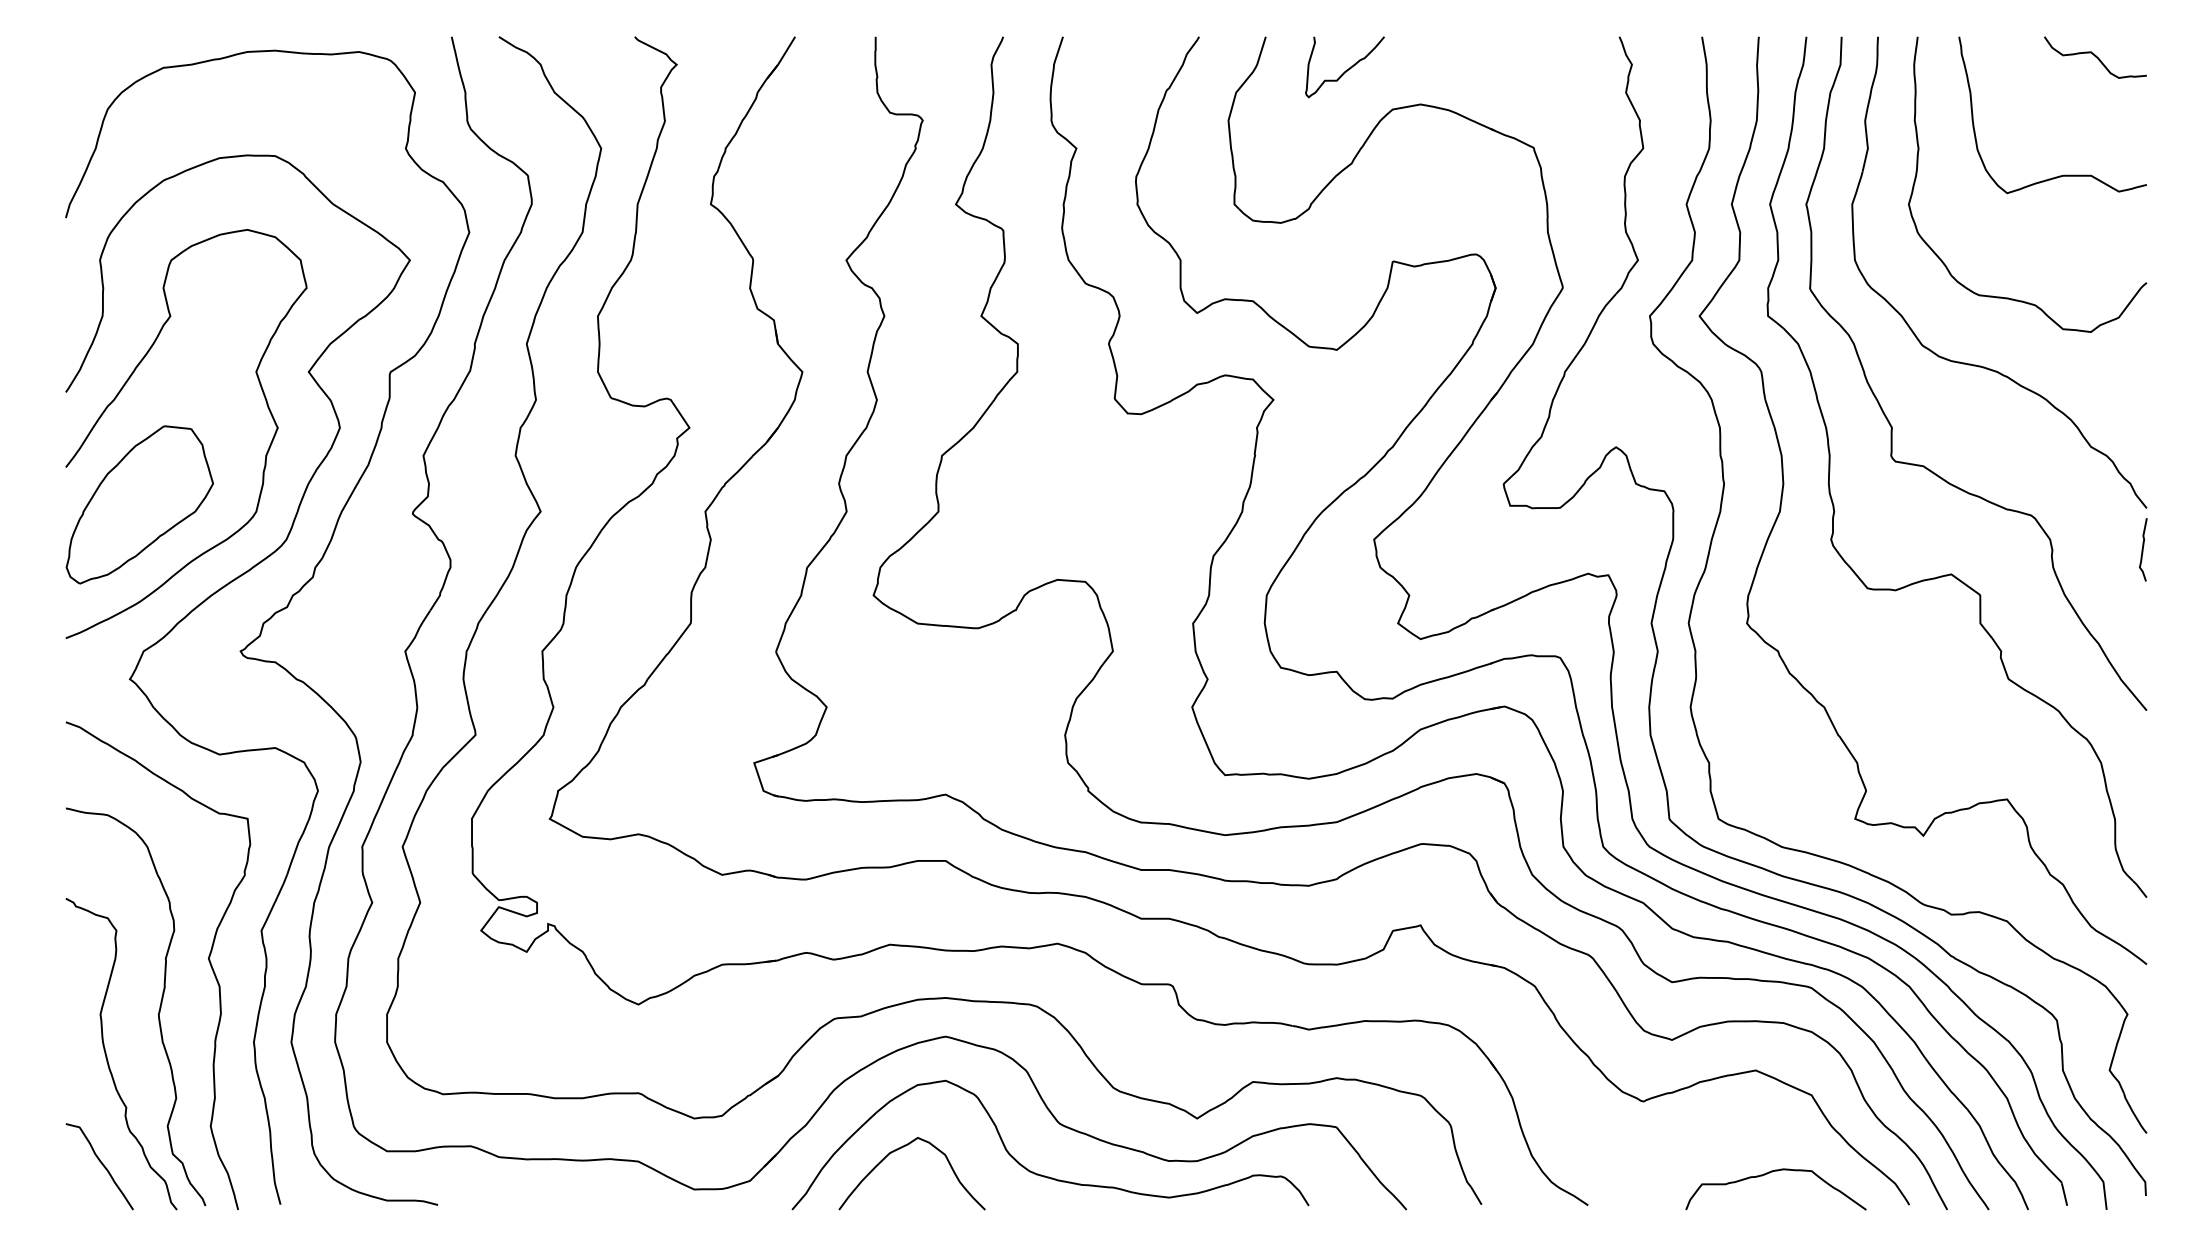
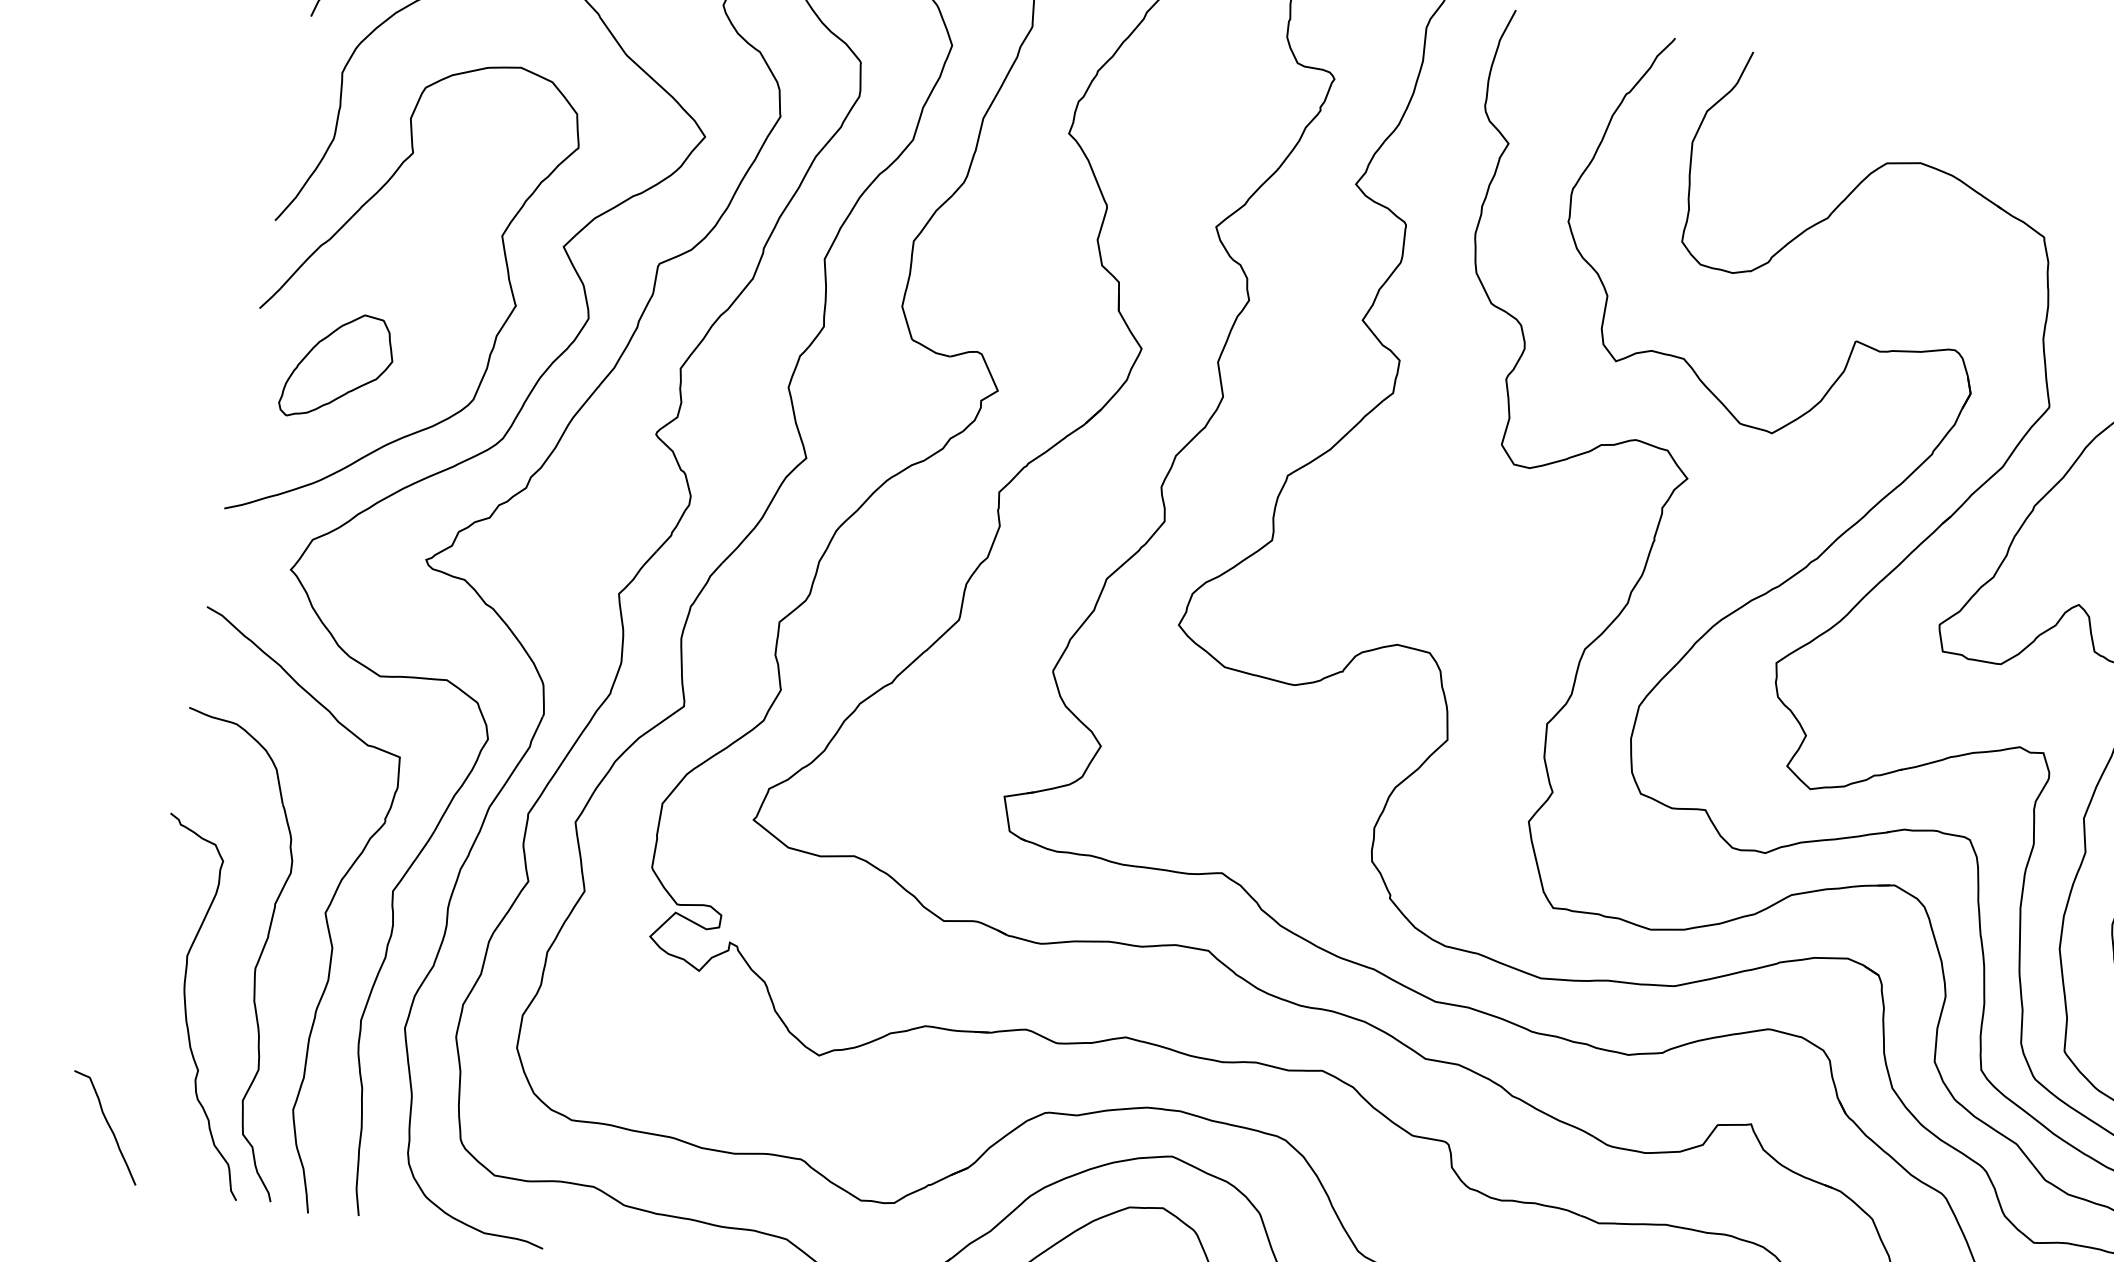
curve: (1346, 69) -> (1841, 106), removed
part: (139, 504) -> (338, 367), size x0.6
curve: (101, 1164) -> (107, 1125), moved

